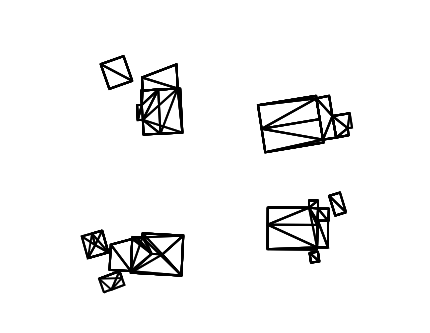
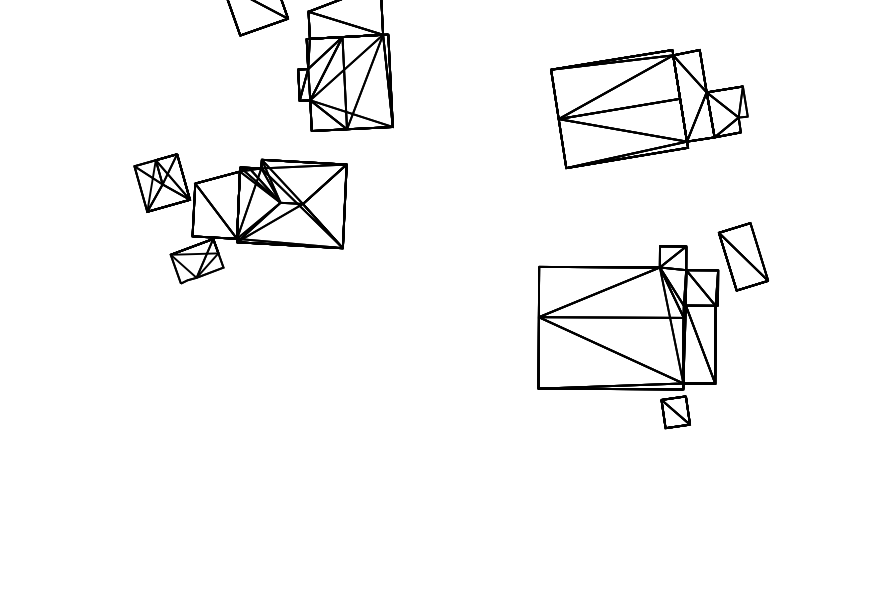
part: (306, 227) -> (652, 325), size x1.4
part: (132, 261) -> (240, 218), moved

